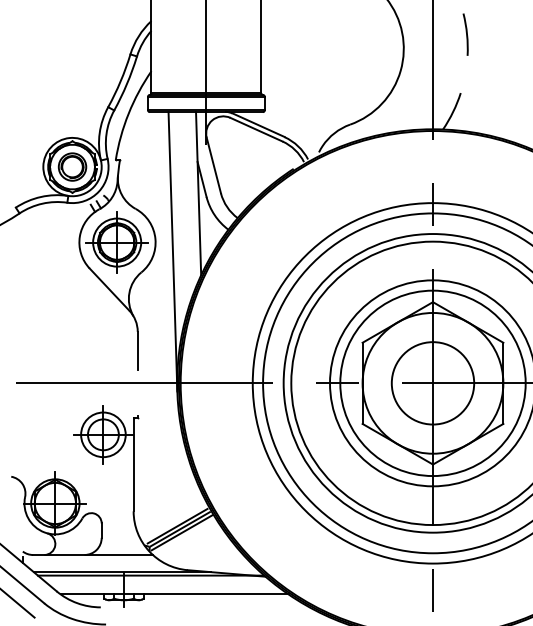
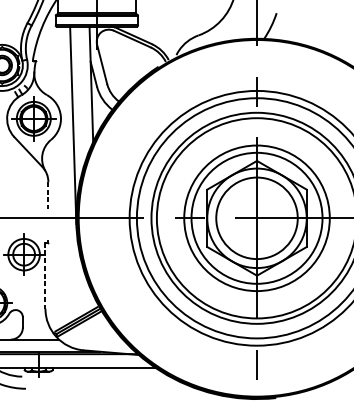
line: (137, 351) -> (48, 195), solid -> dashed
circle: (432, 383) -> (256, 218), size x1.4
line: (133, 464) -> (45, 275), solid -> dashed

